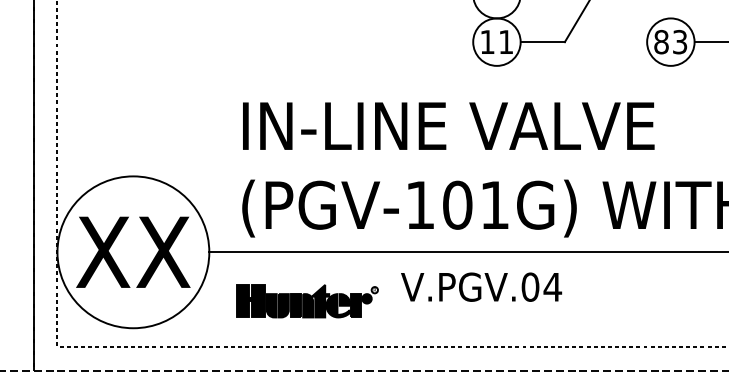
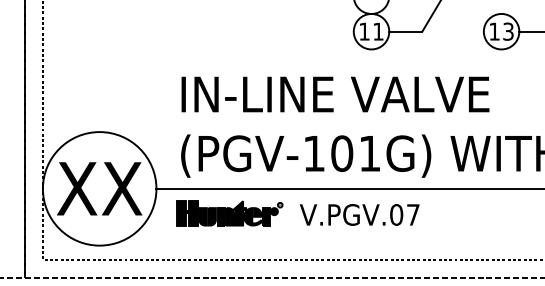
text: (661, 41) -> (494, 31), 83 -> 13
text: (553, 286) -> (413, 214), V.PGV.04 -> V.PGV.07
part: (306, 301) -> (229, 213), moved

